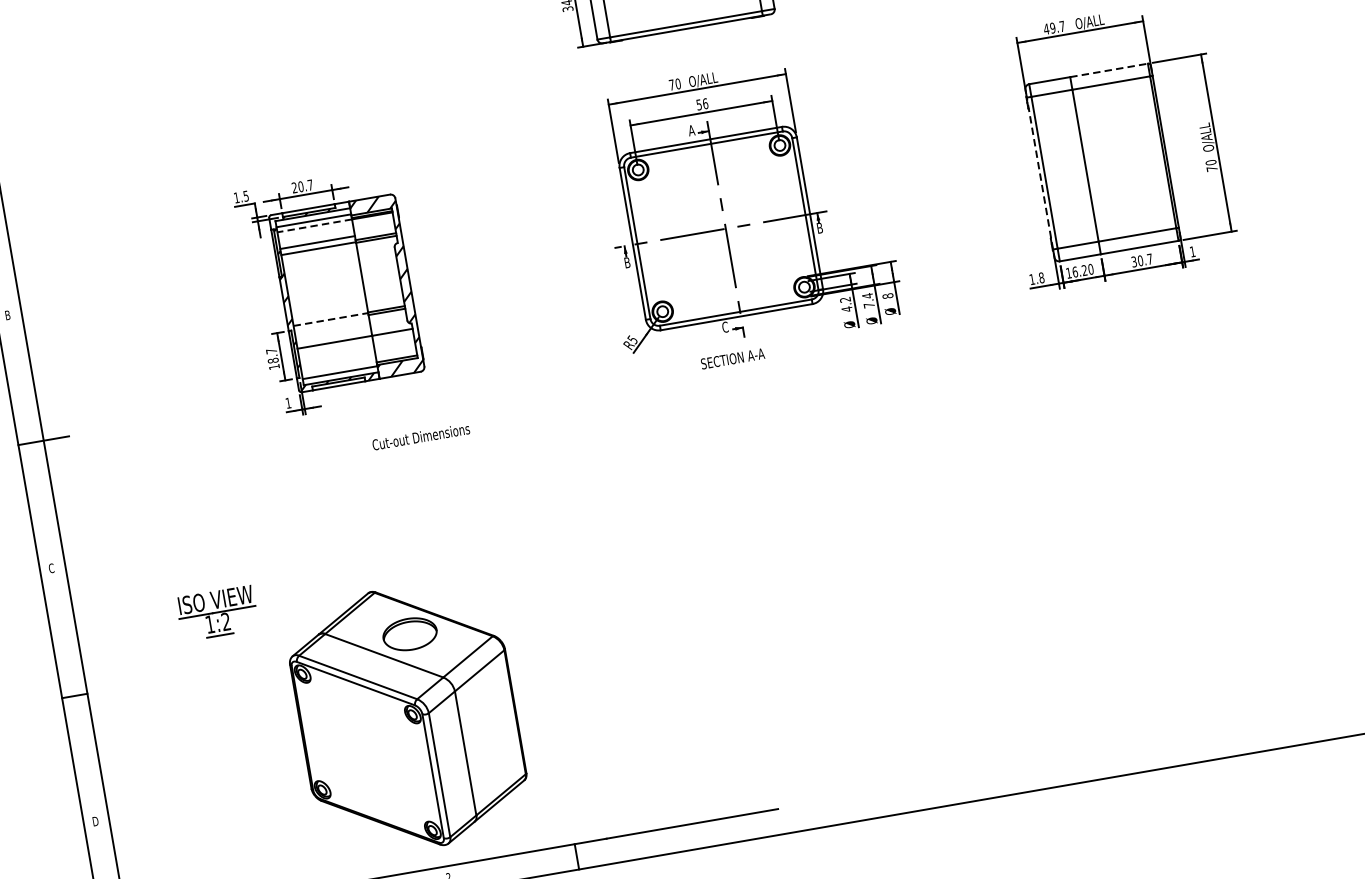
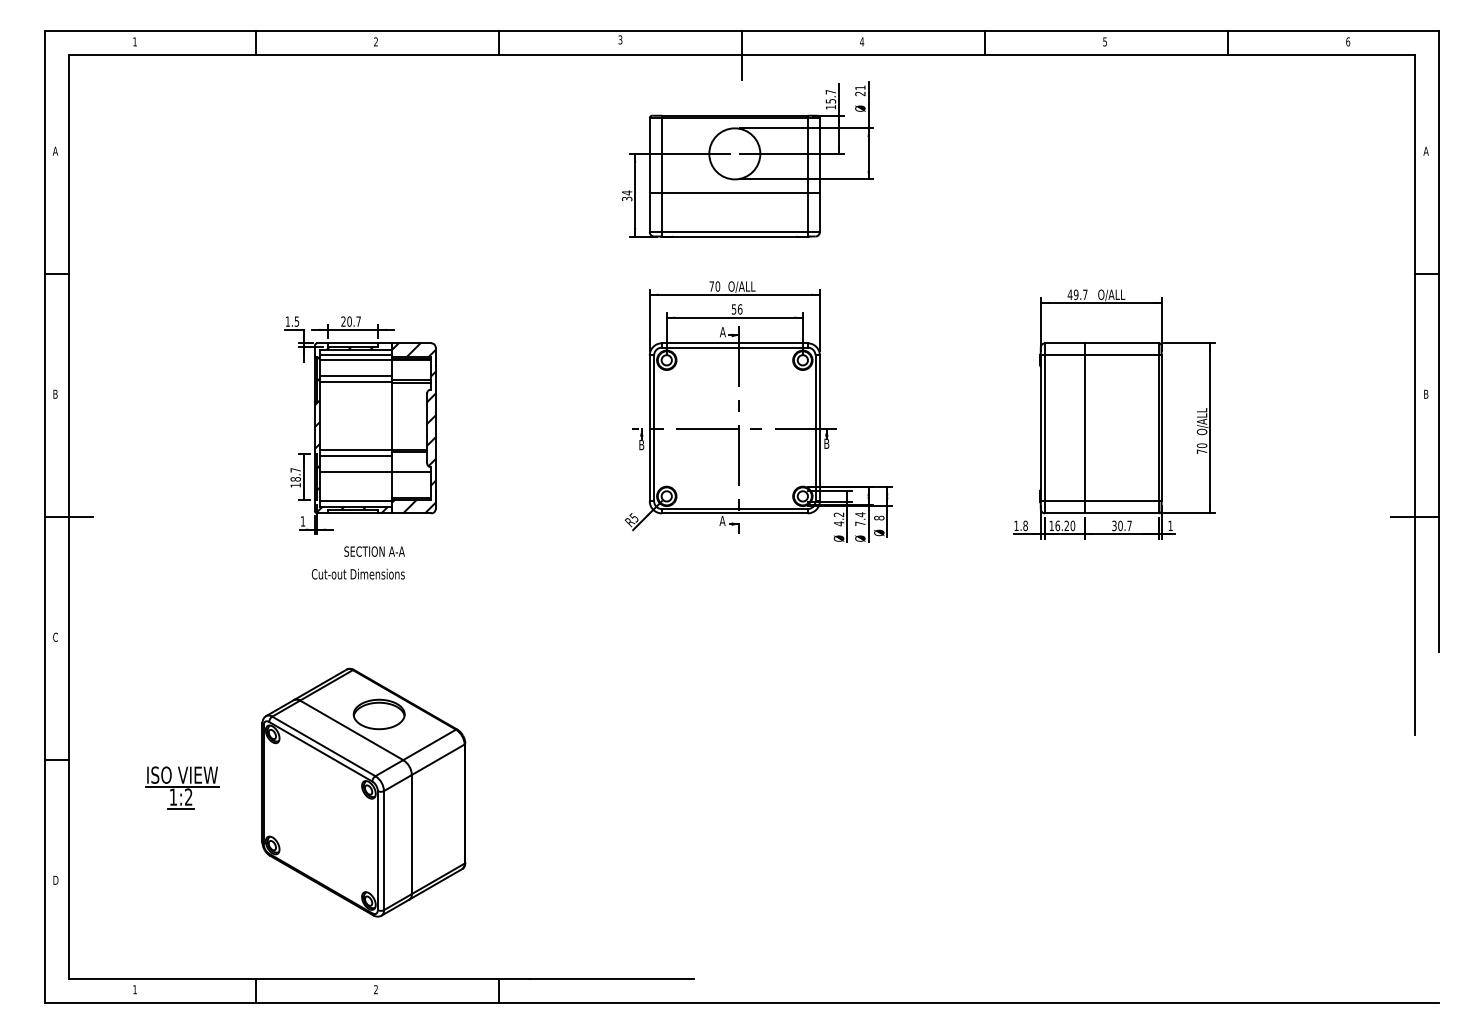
line: (1109, 70) -> (1122, 343), dashed -> solid
line: (1039, 173) -> (1040, 428), dashed -> solid
line: (315, 225) -> (356, 360), dashed -> solid
line: (331, 319) -> (356, 450), dashed -> solid
line: (331, 326) -> (355, 456), added
text: (725, 326) -> (722, 520), C -> A
text: (732, 358) -> (374, 551), moved
text: (420, 436) -> (357, 573), moved
part: (217, 612) -> (182, 787), moved
part: (407, 718) -> (363, 792), moved

